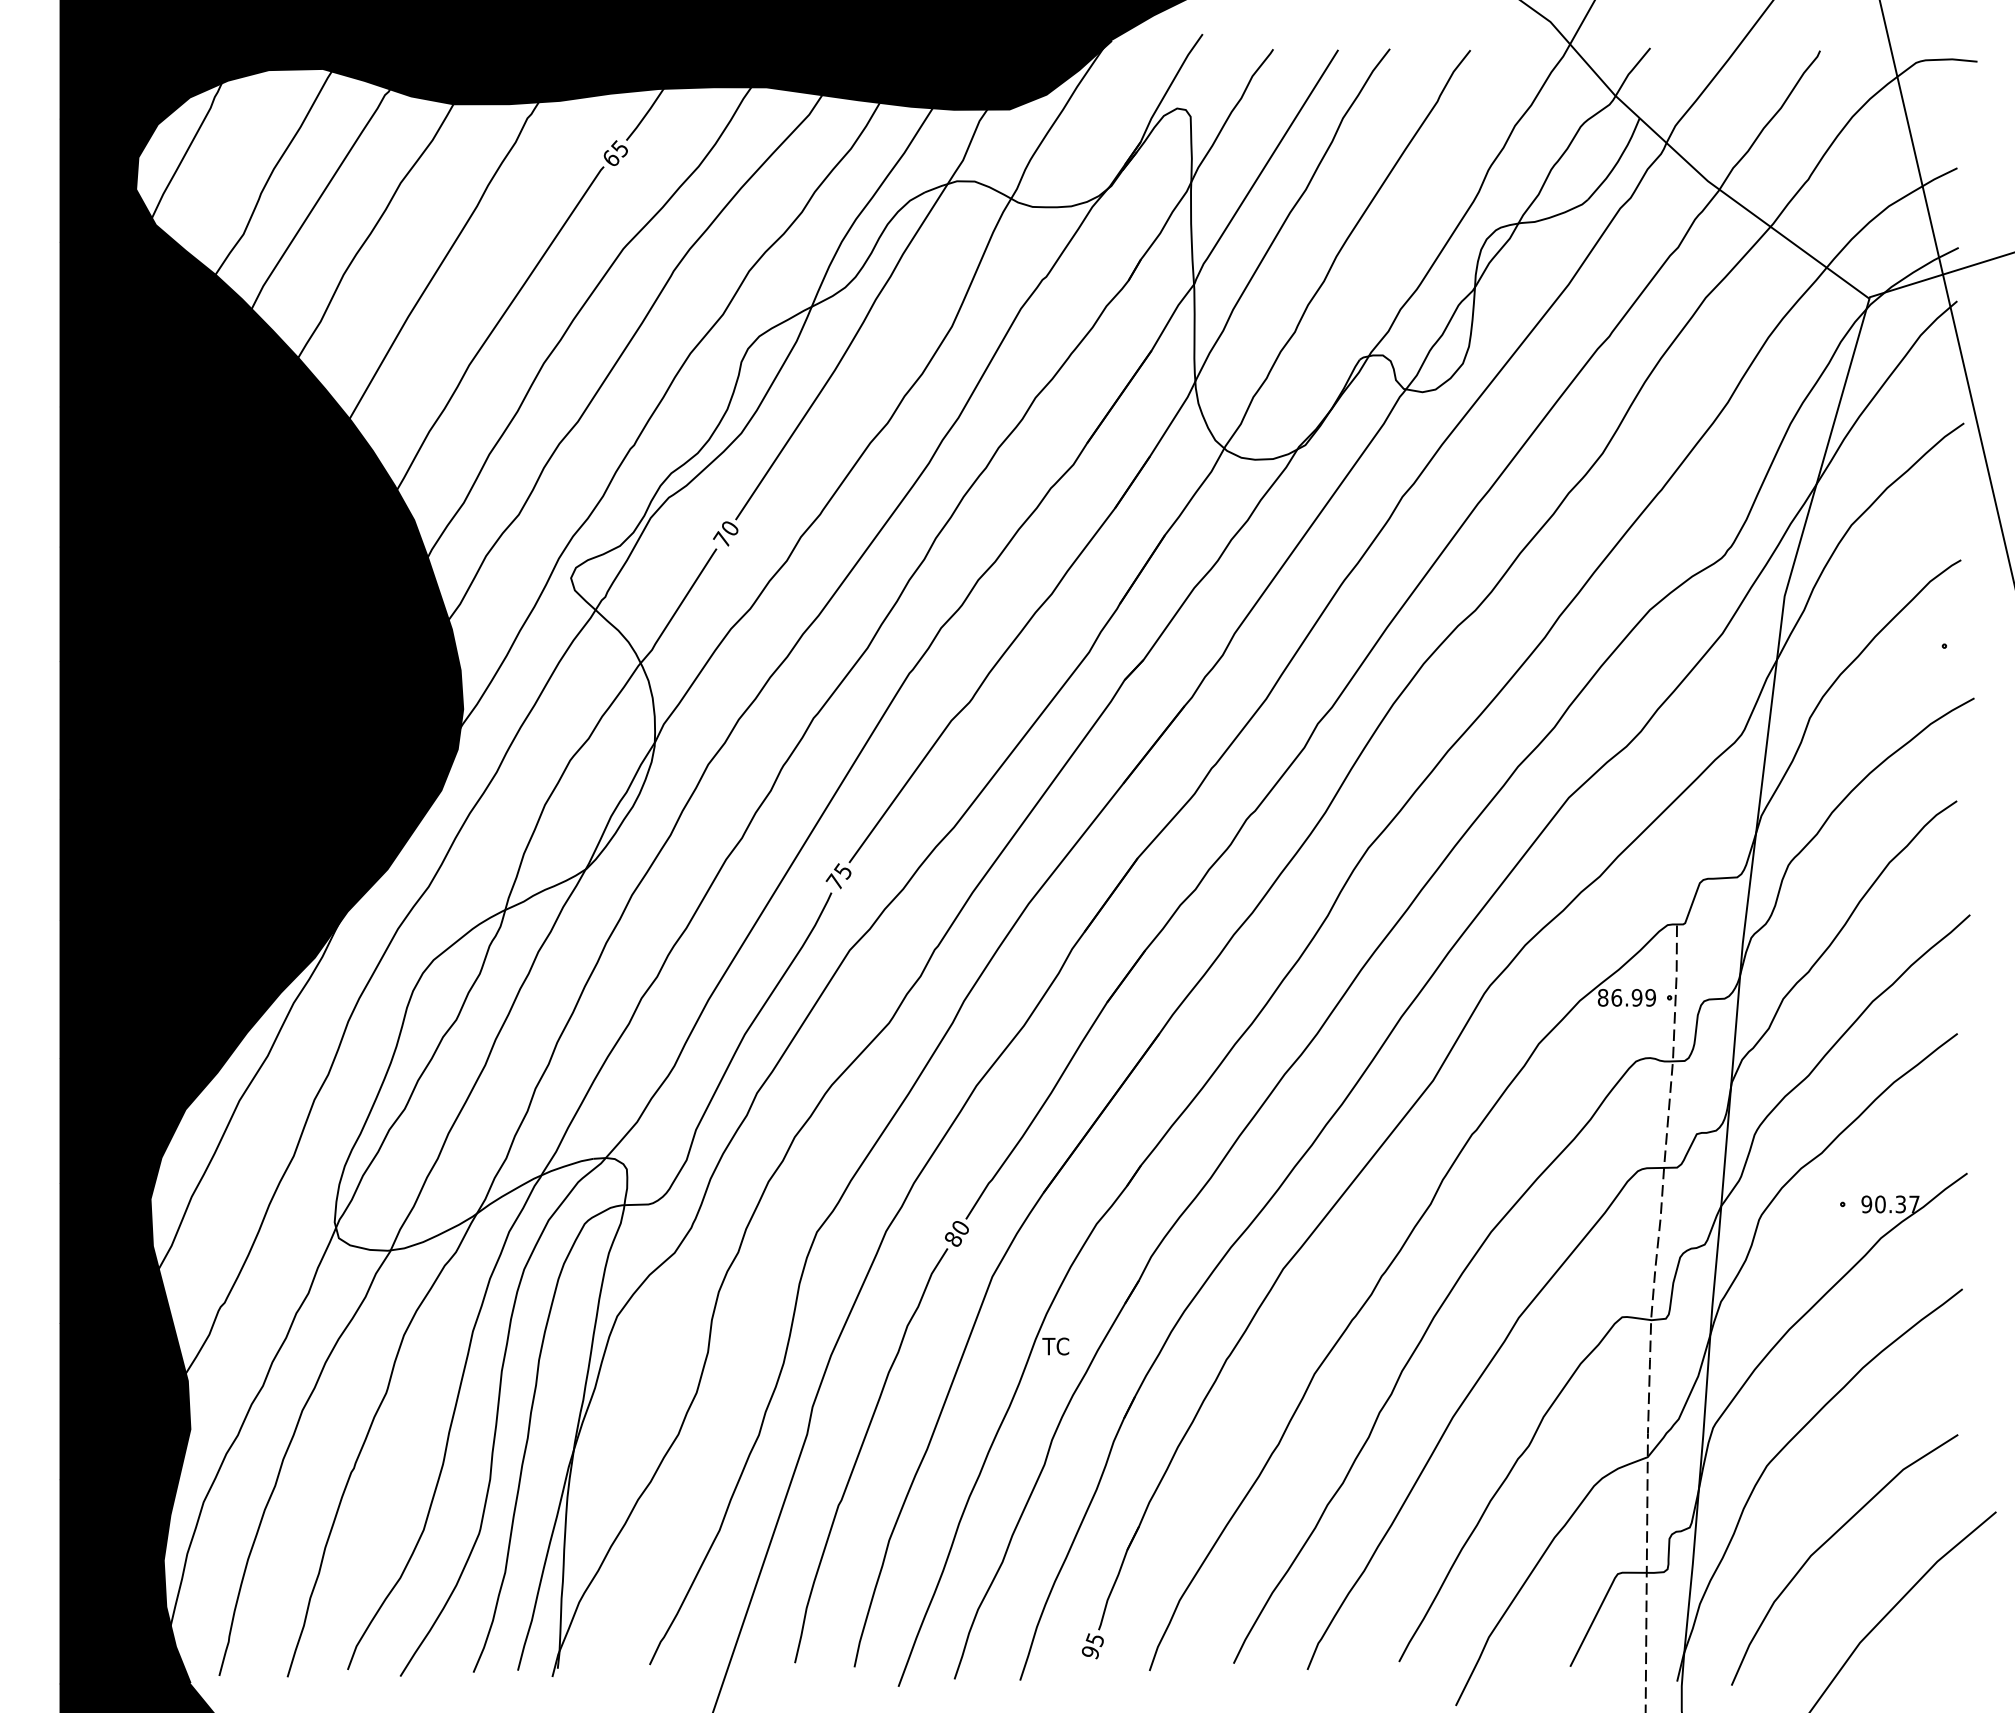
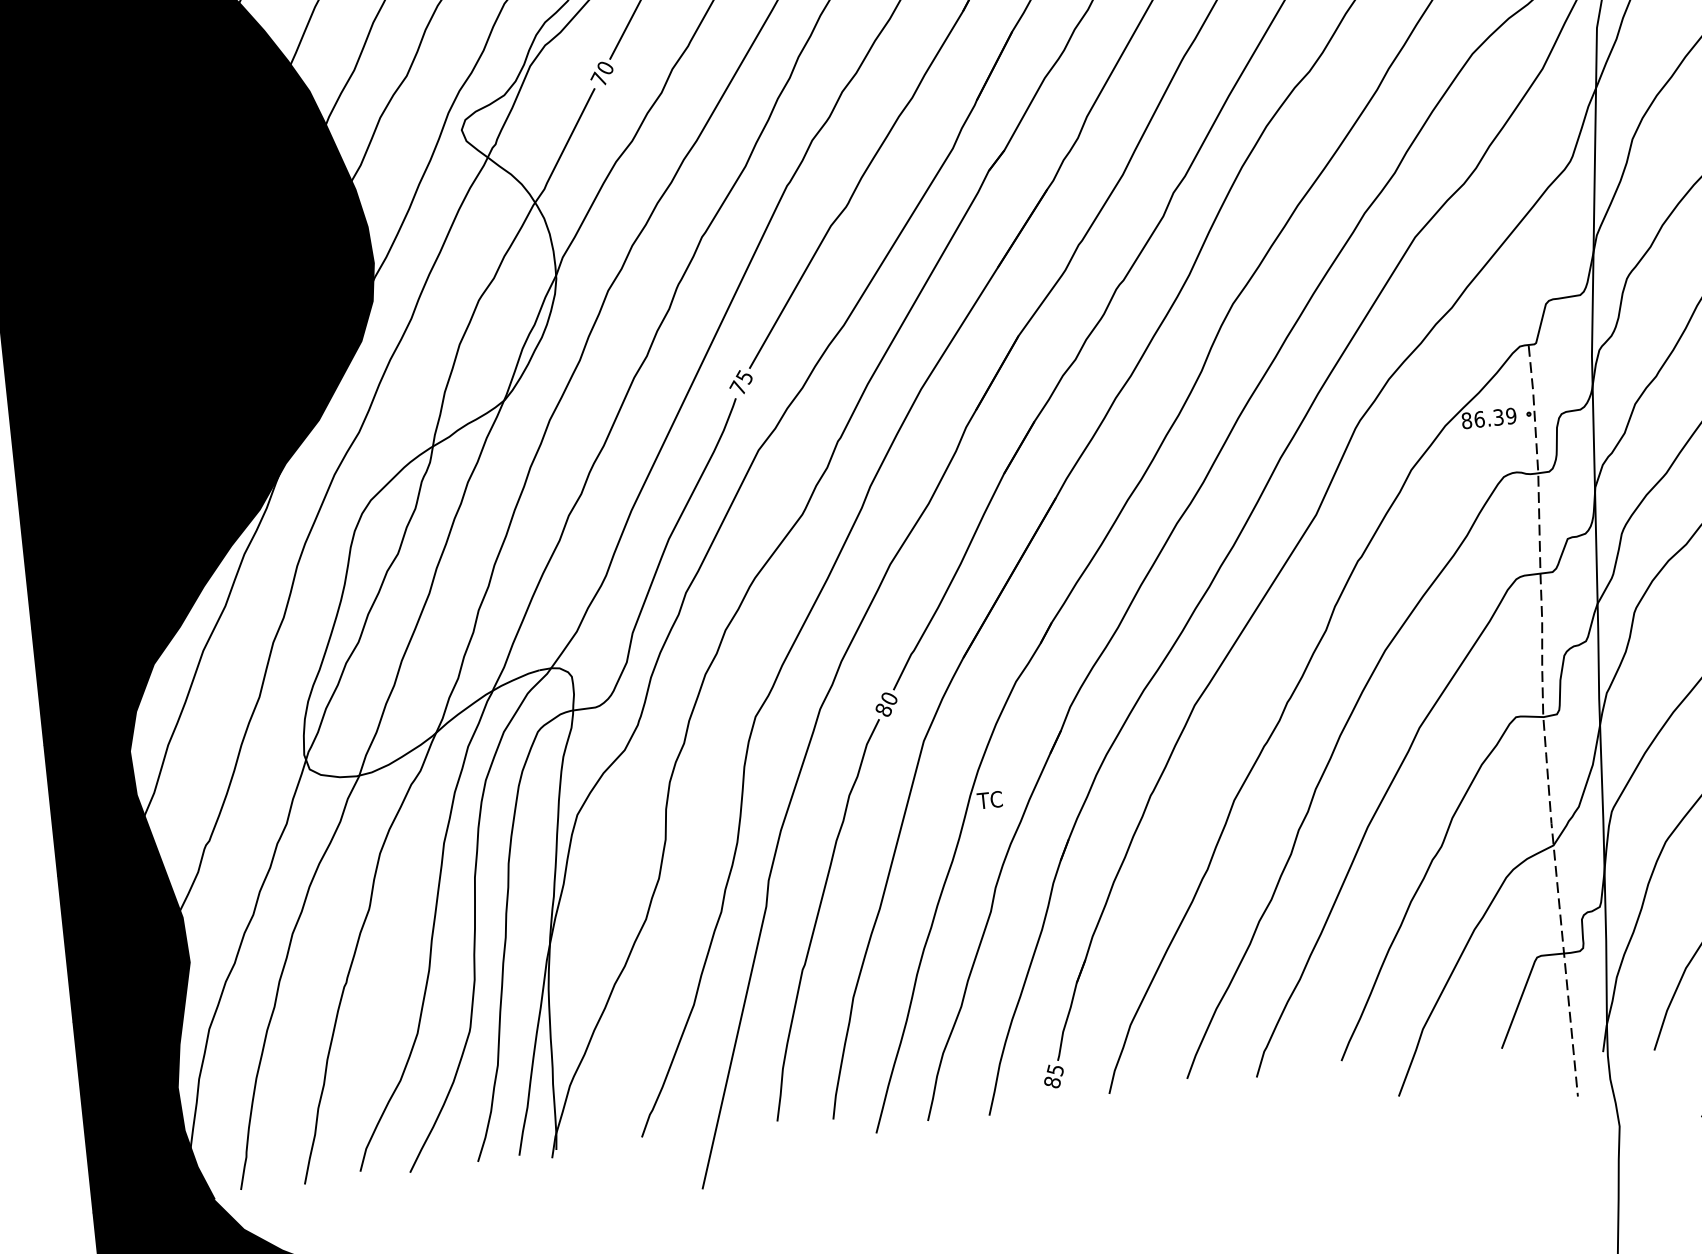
text: (1636, 997) -> (1497, 417), 86.99 -> 86.39
text: (1090, 1652) -> (1052, 1082), 95 -> 85

